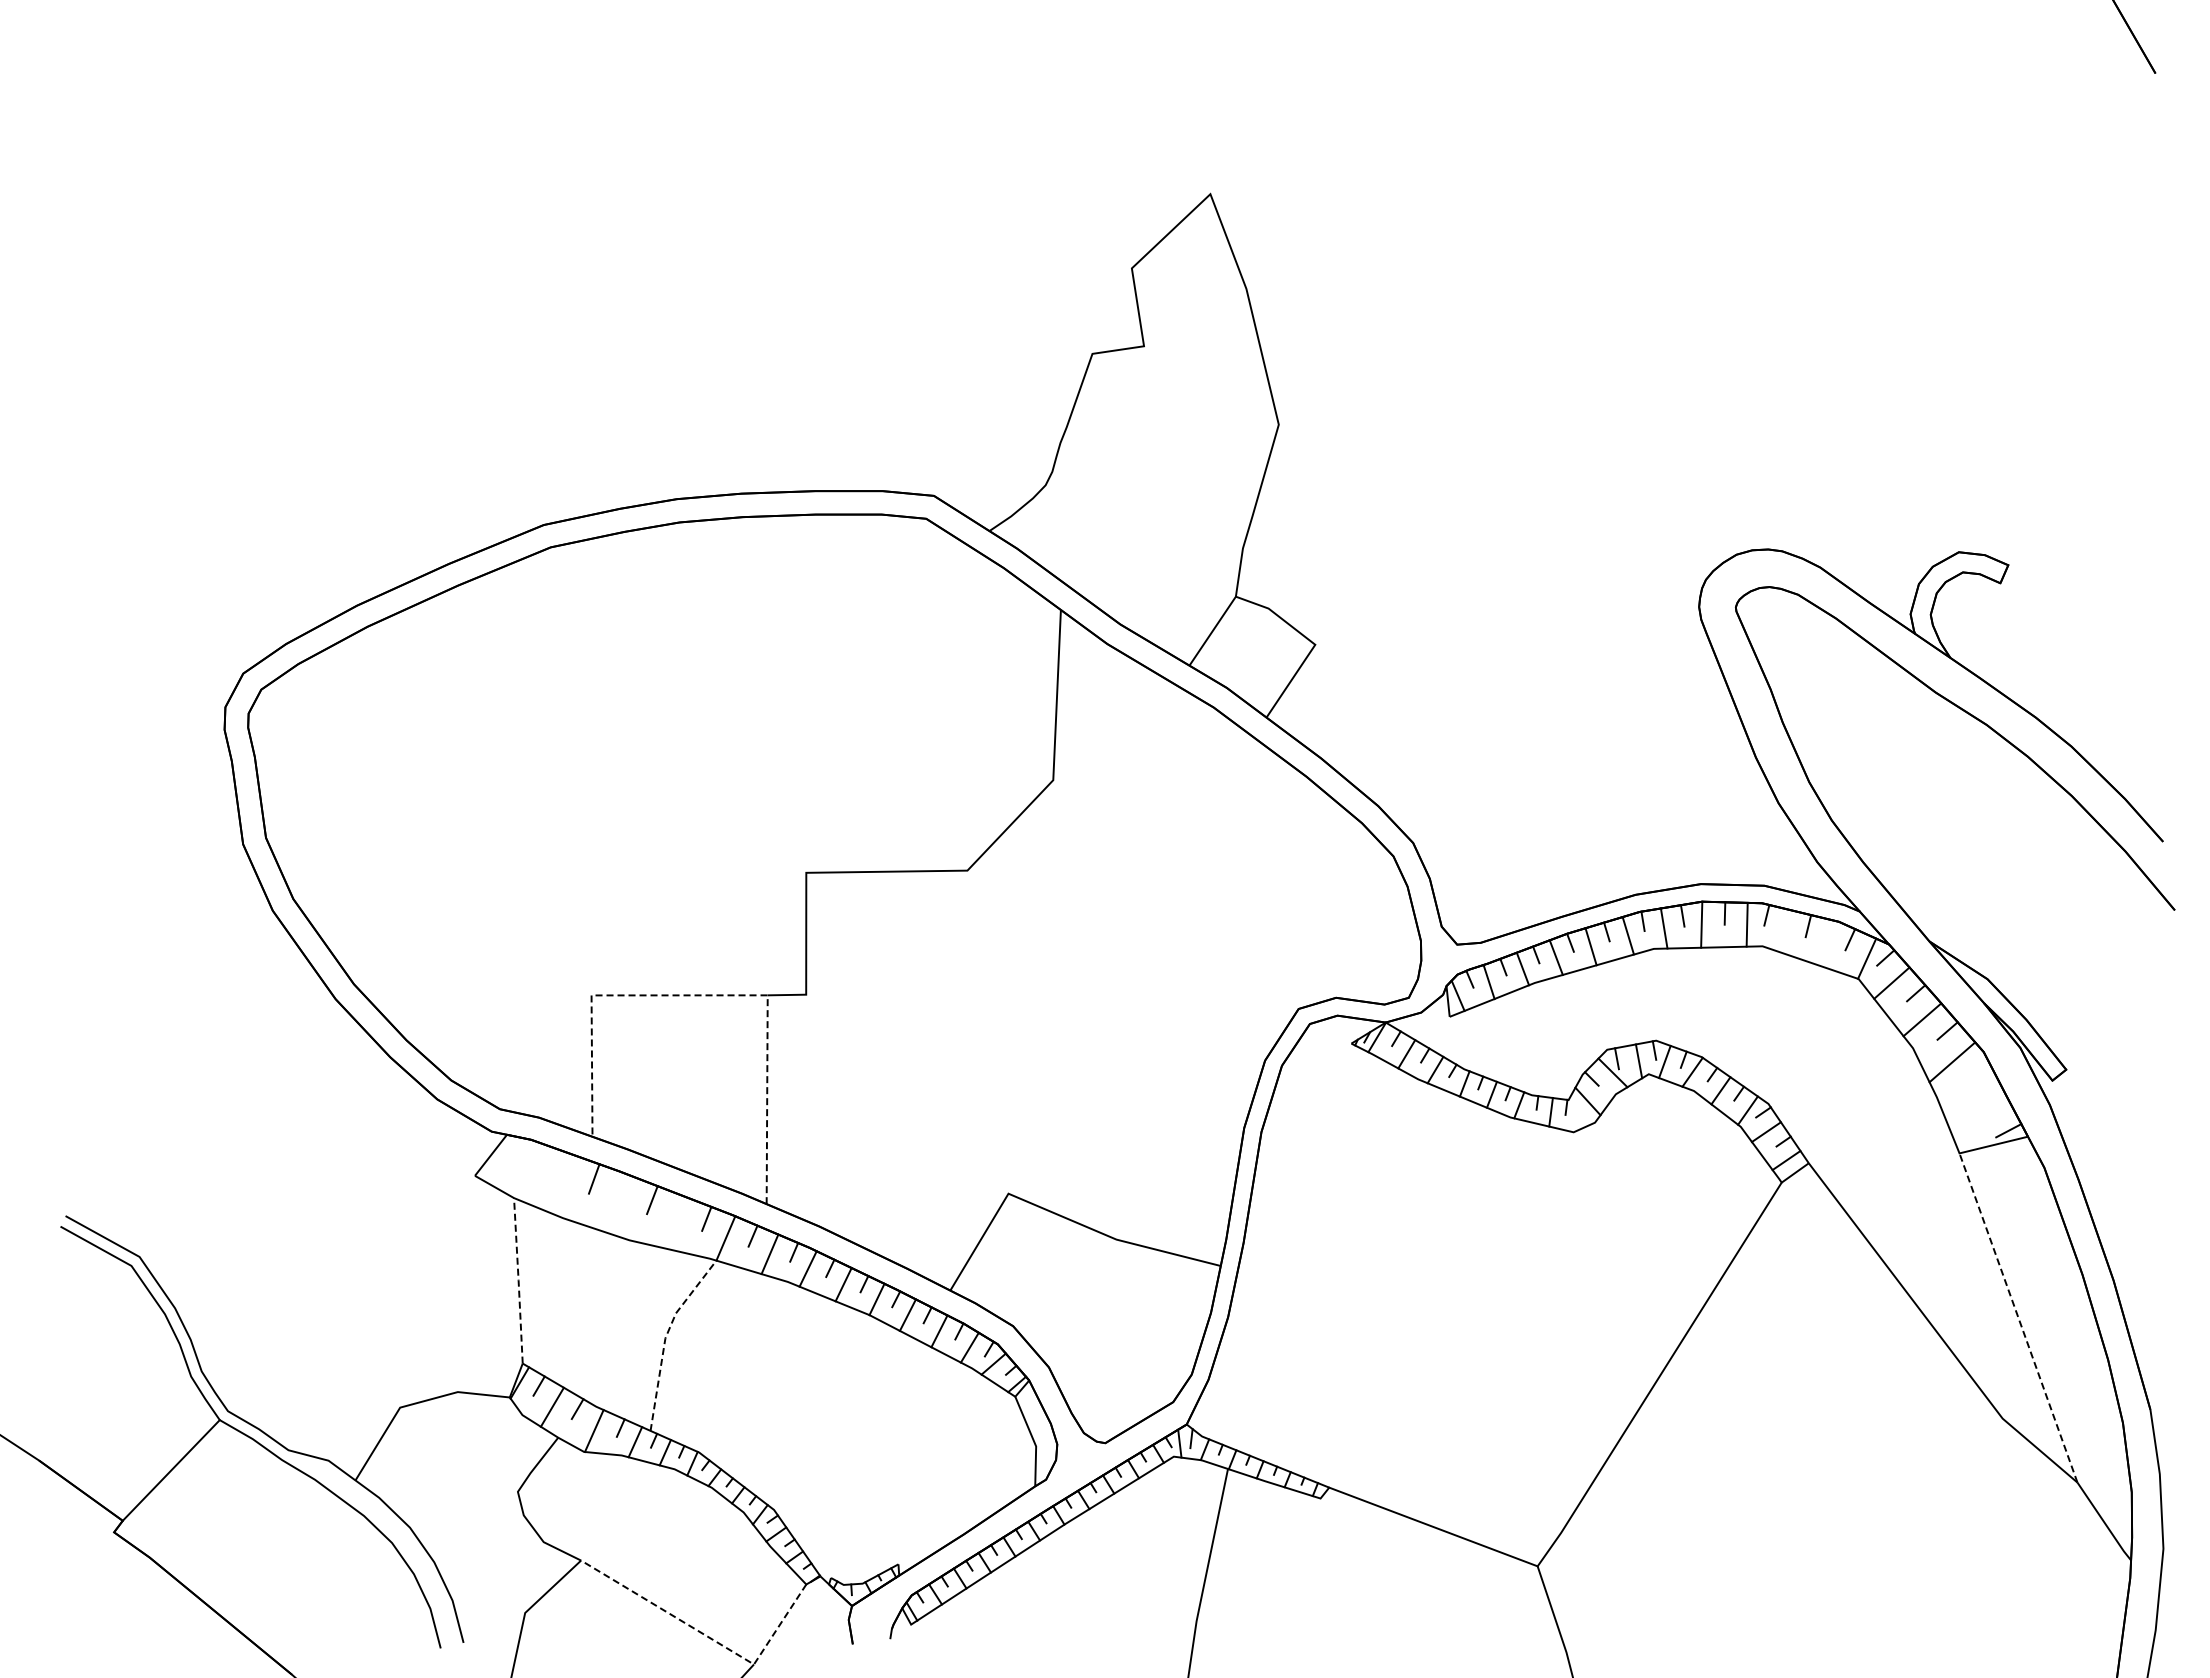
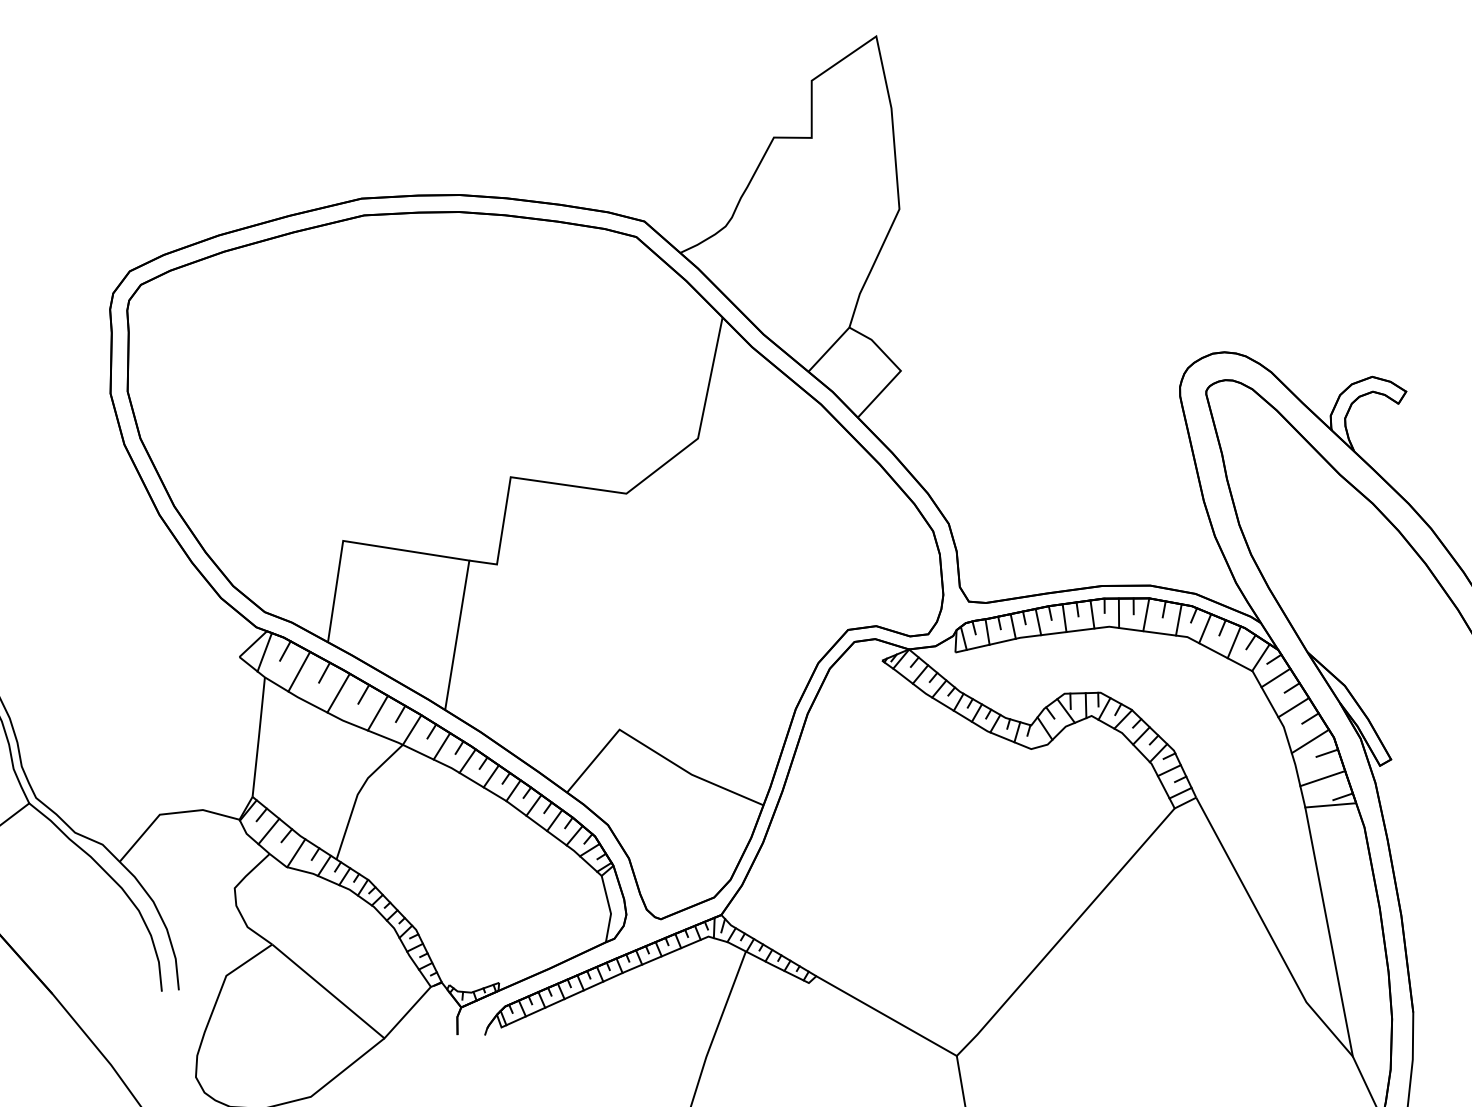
line: (1784, 931) -> (1204, 628), added
line: (1827, 943) -> (1234, 642), added
line: (712, 995) -> (429, 554), dashed -> solid
line: (1977, 1074) -> (1327, 753), added
line: (1977, 1110) -> (1322, 778), added
line: (536, 1157) -> (285, 650), added
line: (508, 1163) -> (264, 651), added
line: (559, 1182) -> (299, 671), added
line: (617, 1203) -> (338, 692), added
line: (675, 1222) -> (377, 712), added
line: (518, 1280) -> (258, 736), dashed -> solid
line: (2018, 1318) -> (1329, 932), dashed -> solid
line: (665, 1338) -> (357, 794), dashed -> solid
line: (708, 1637) -> (354, 1013), dashed -> solid

